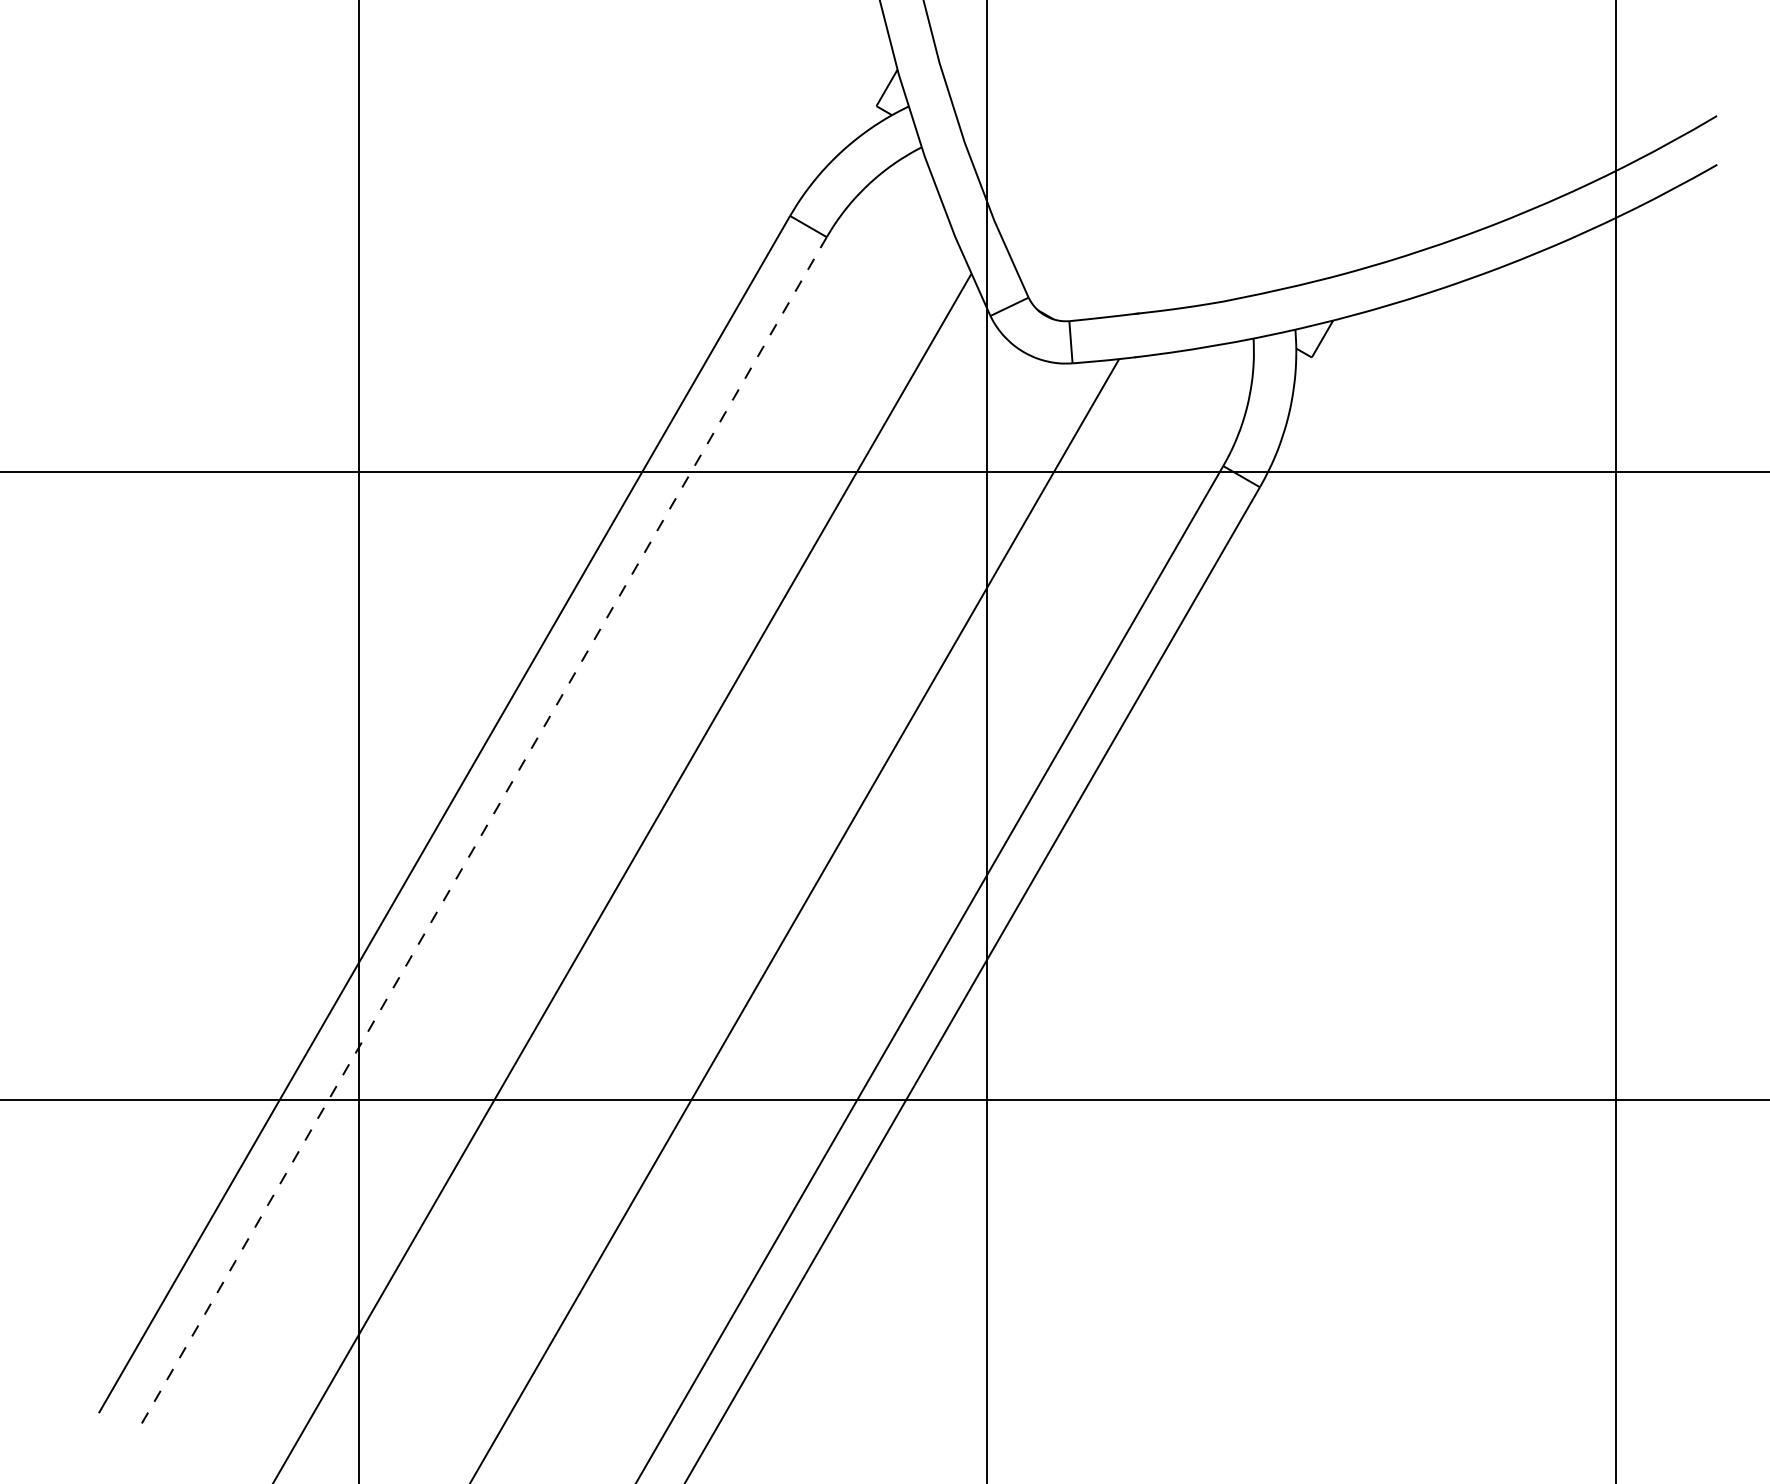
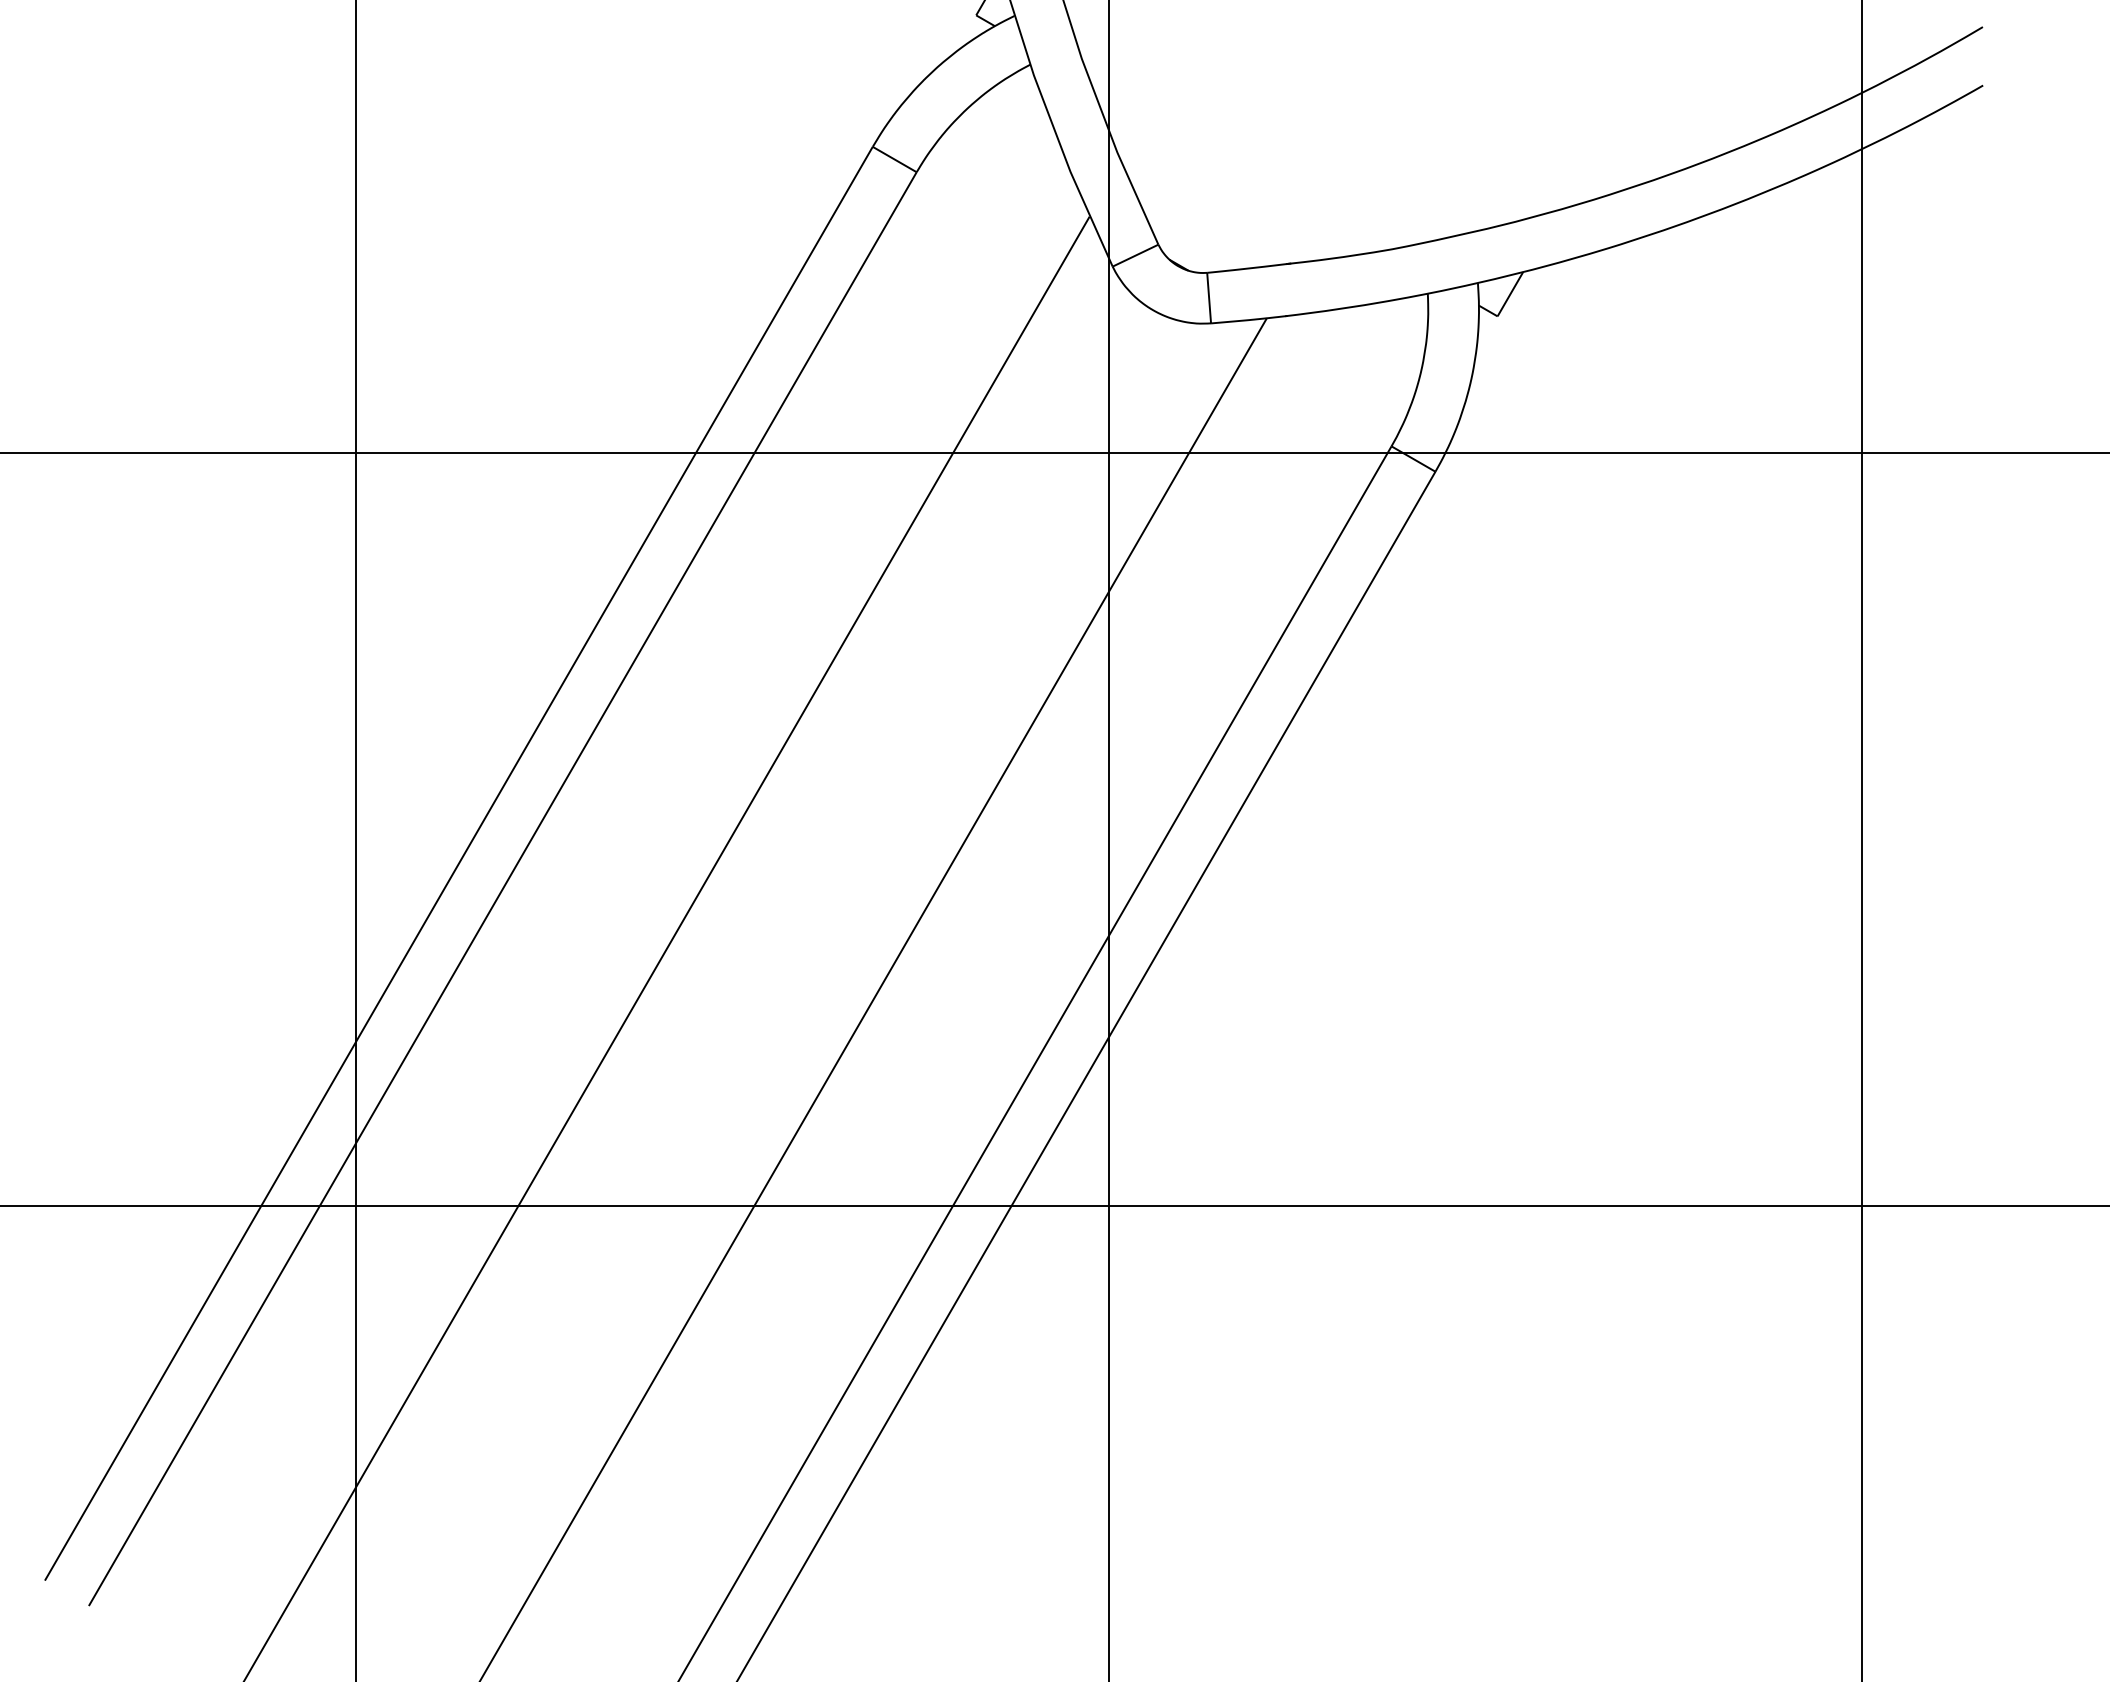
line: (480, 836) -> (501, 890), dashed -> solid

